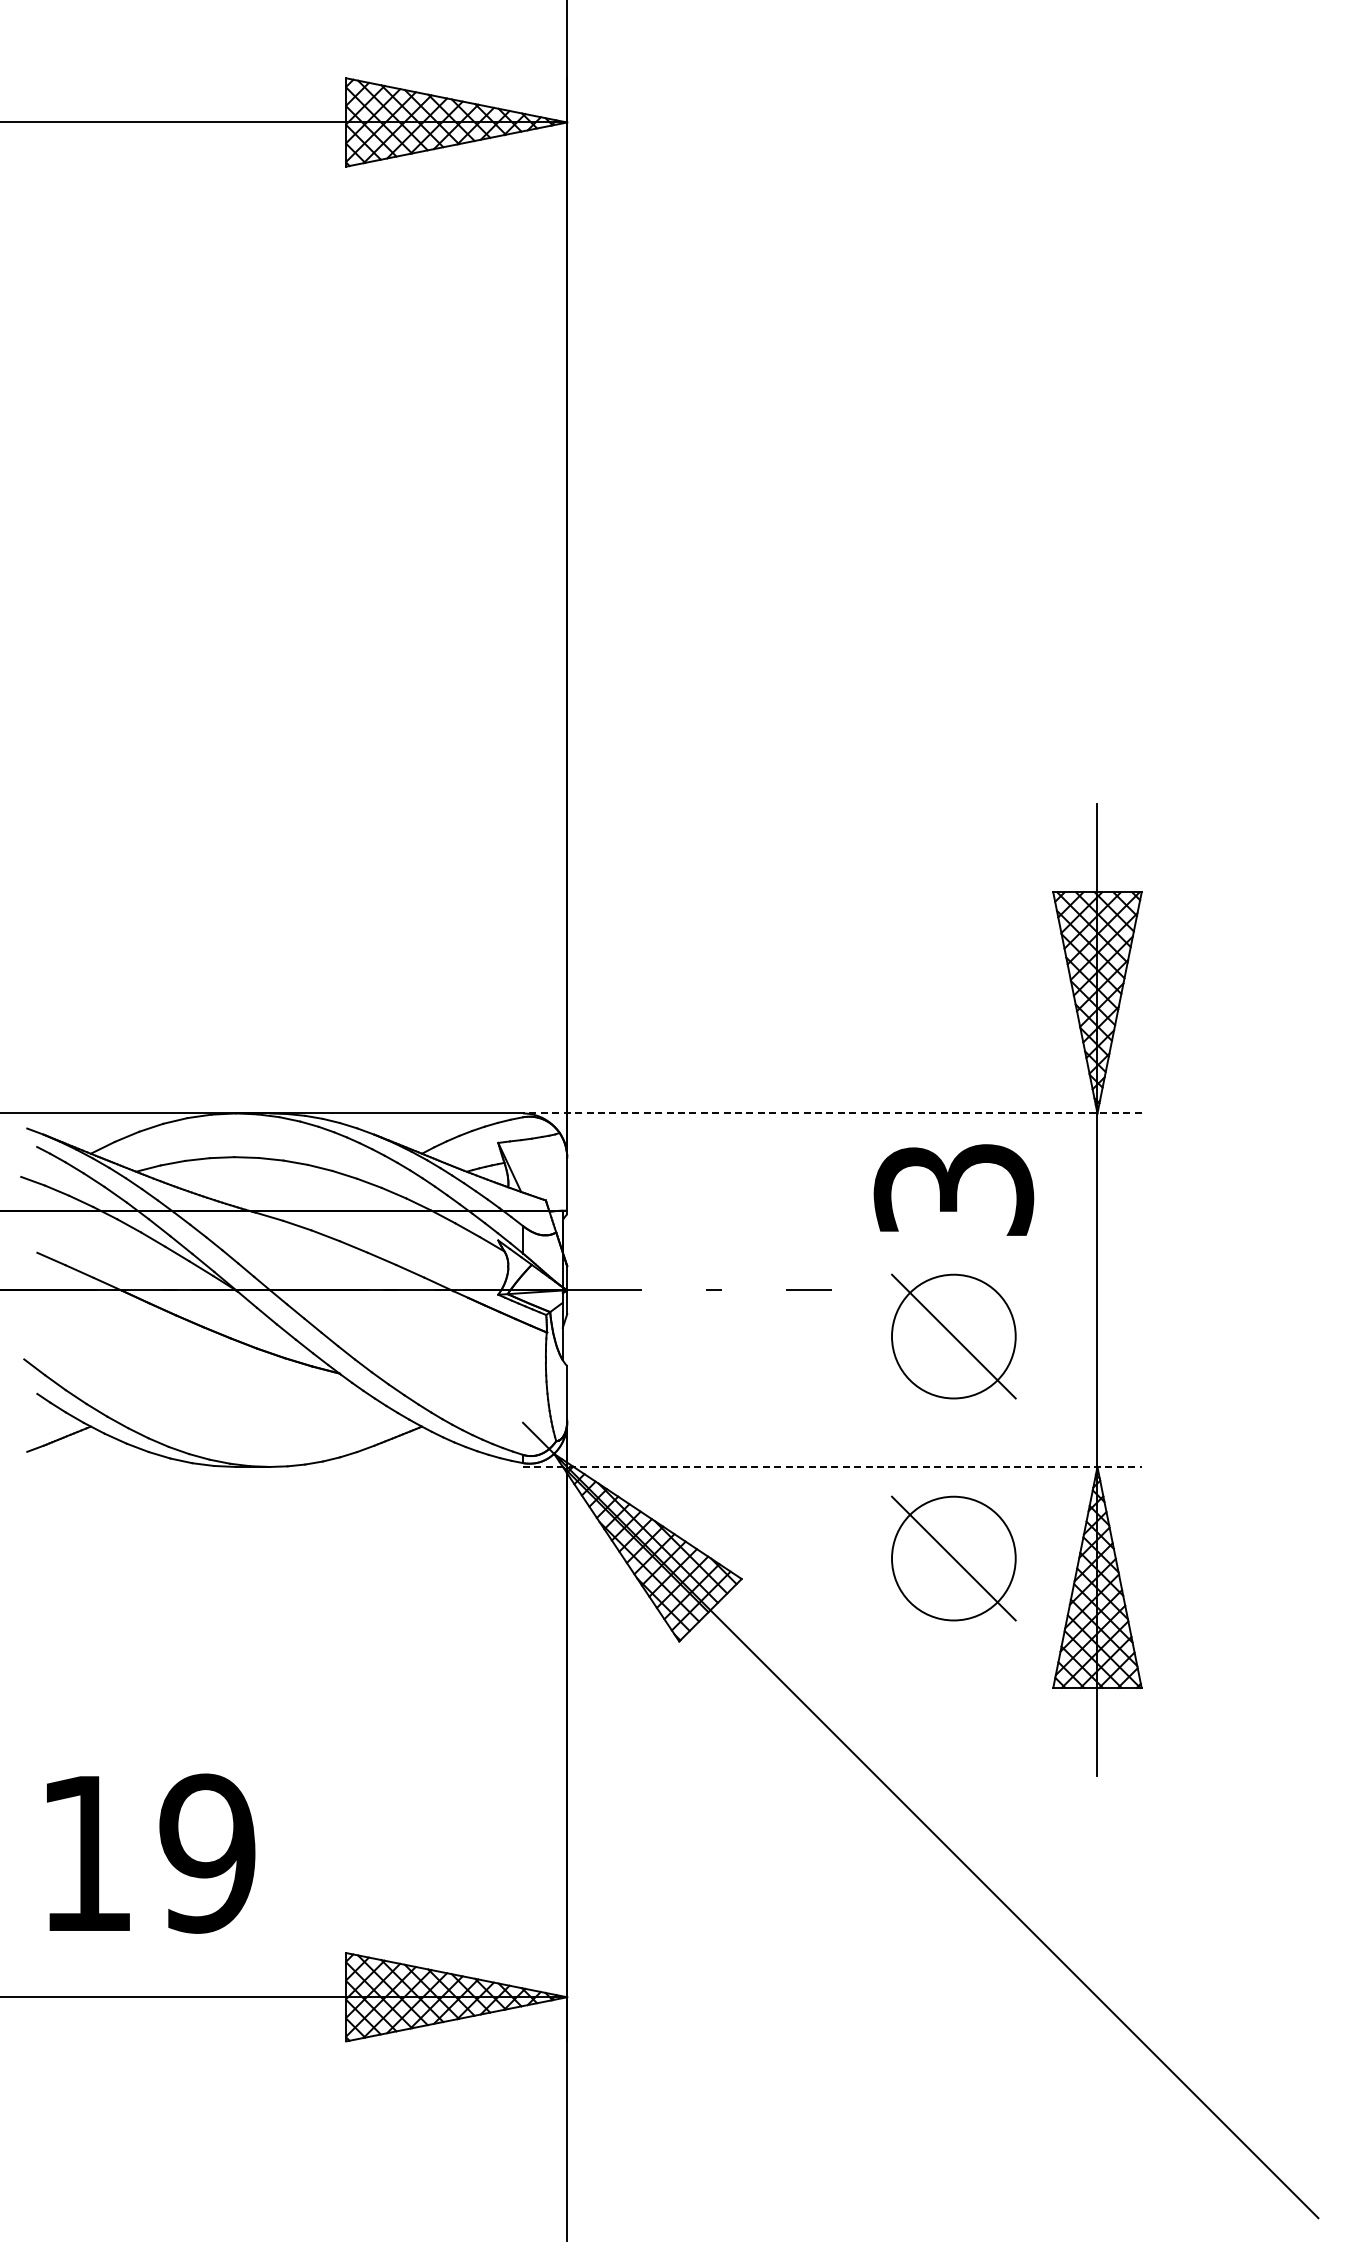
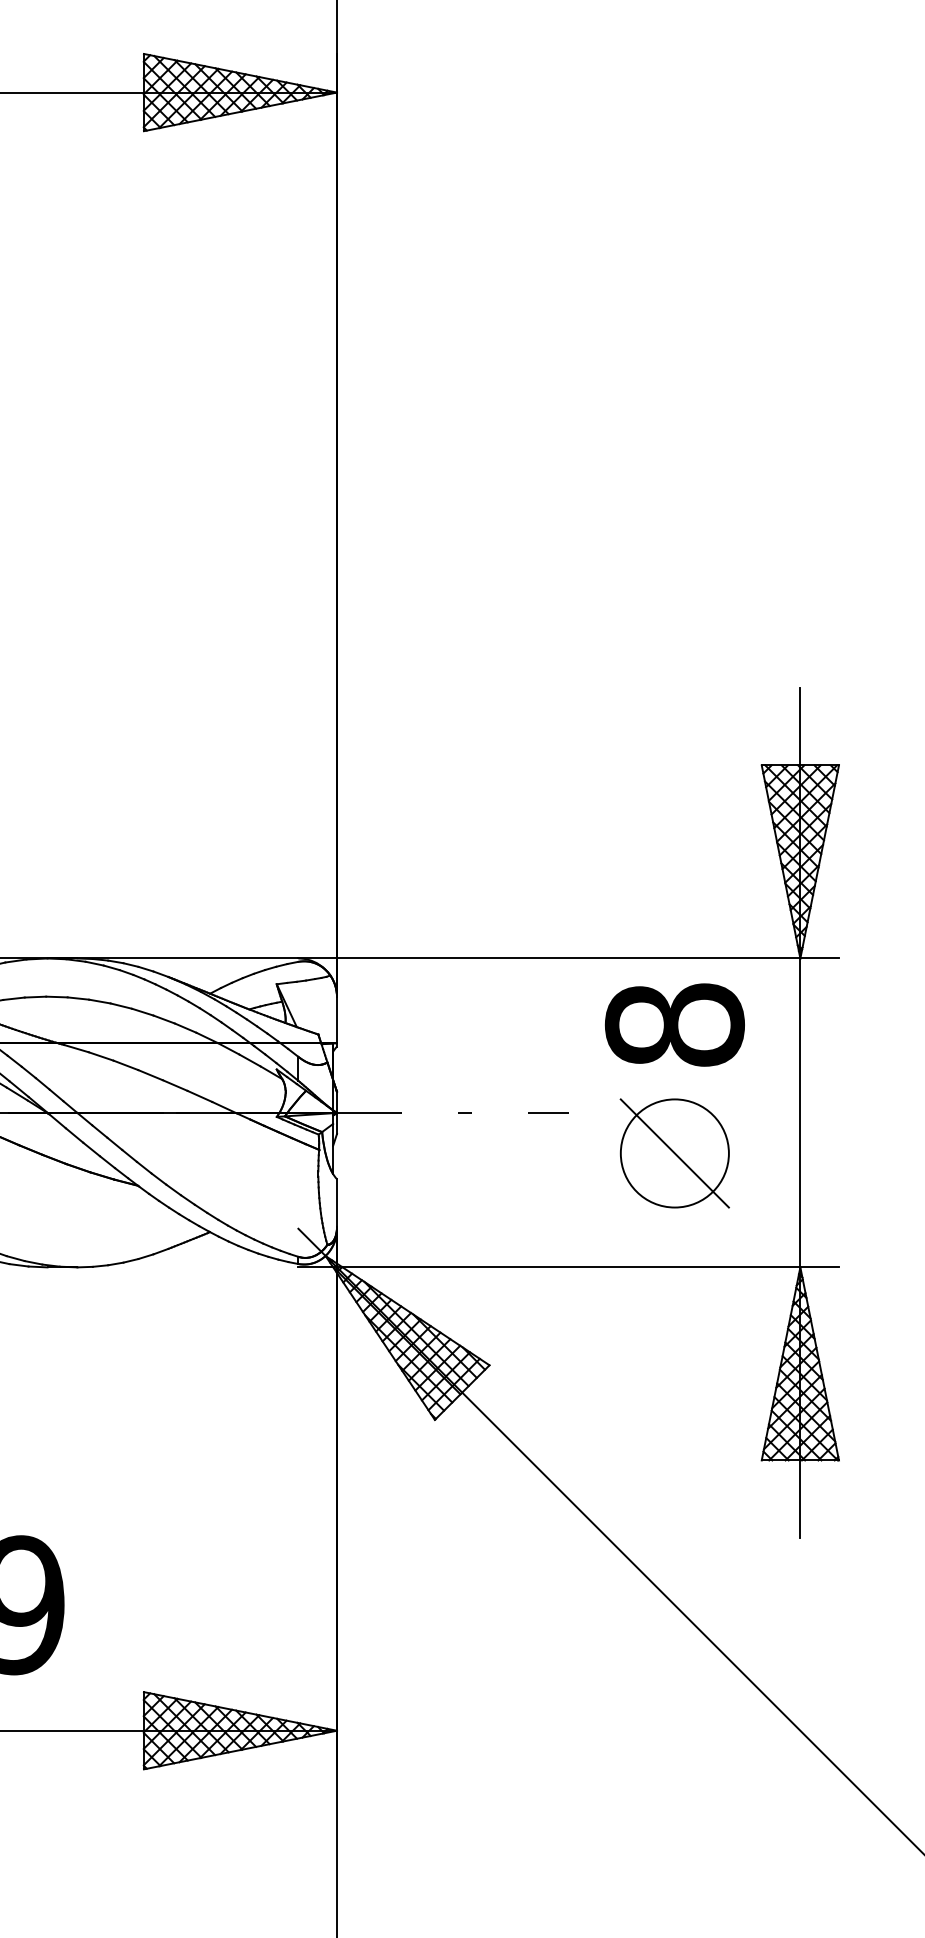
line: (831, 1113) -> (567, 958), dashed -> solid
text: (953, 1189) -> (674, 1024), 3 -> 8
line: (832, 1466) -> (568, 1266), dashed -> solid
part: (953, 1558) -> (674, 1347), removed

